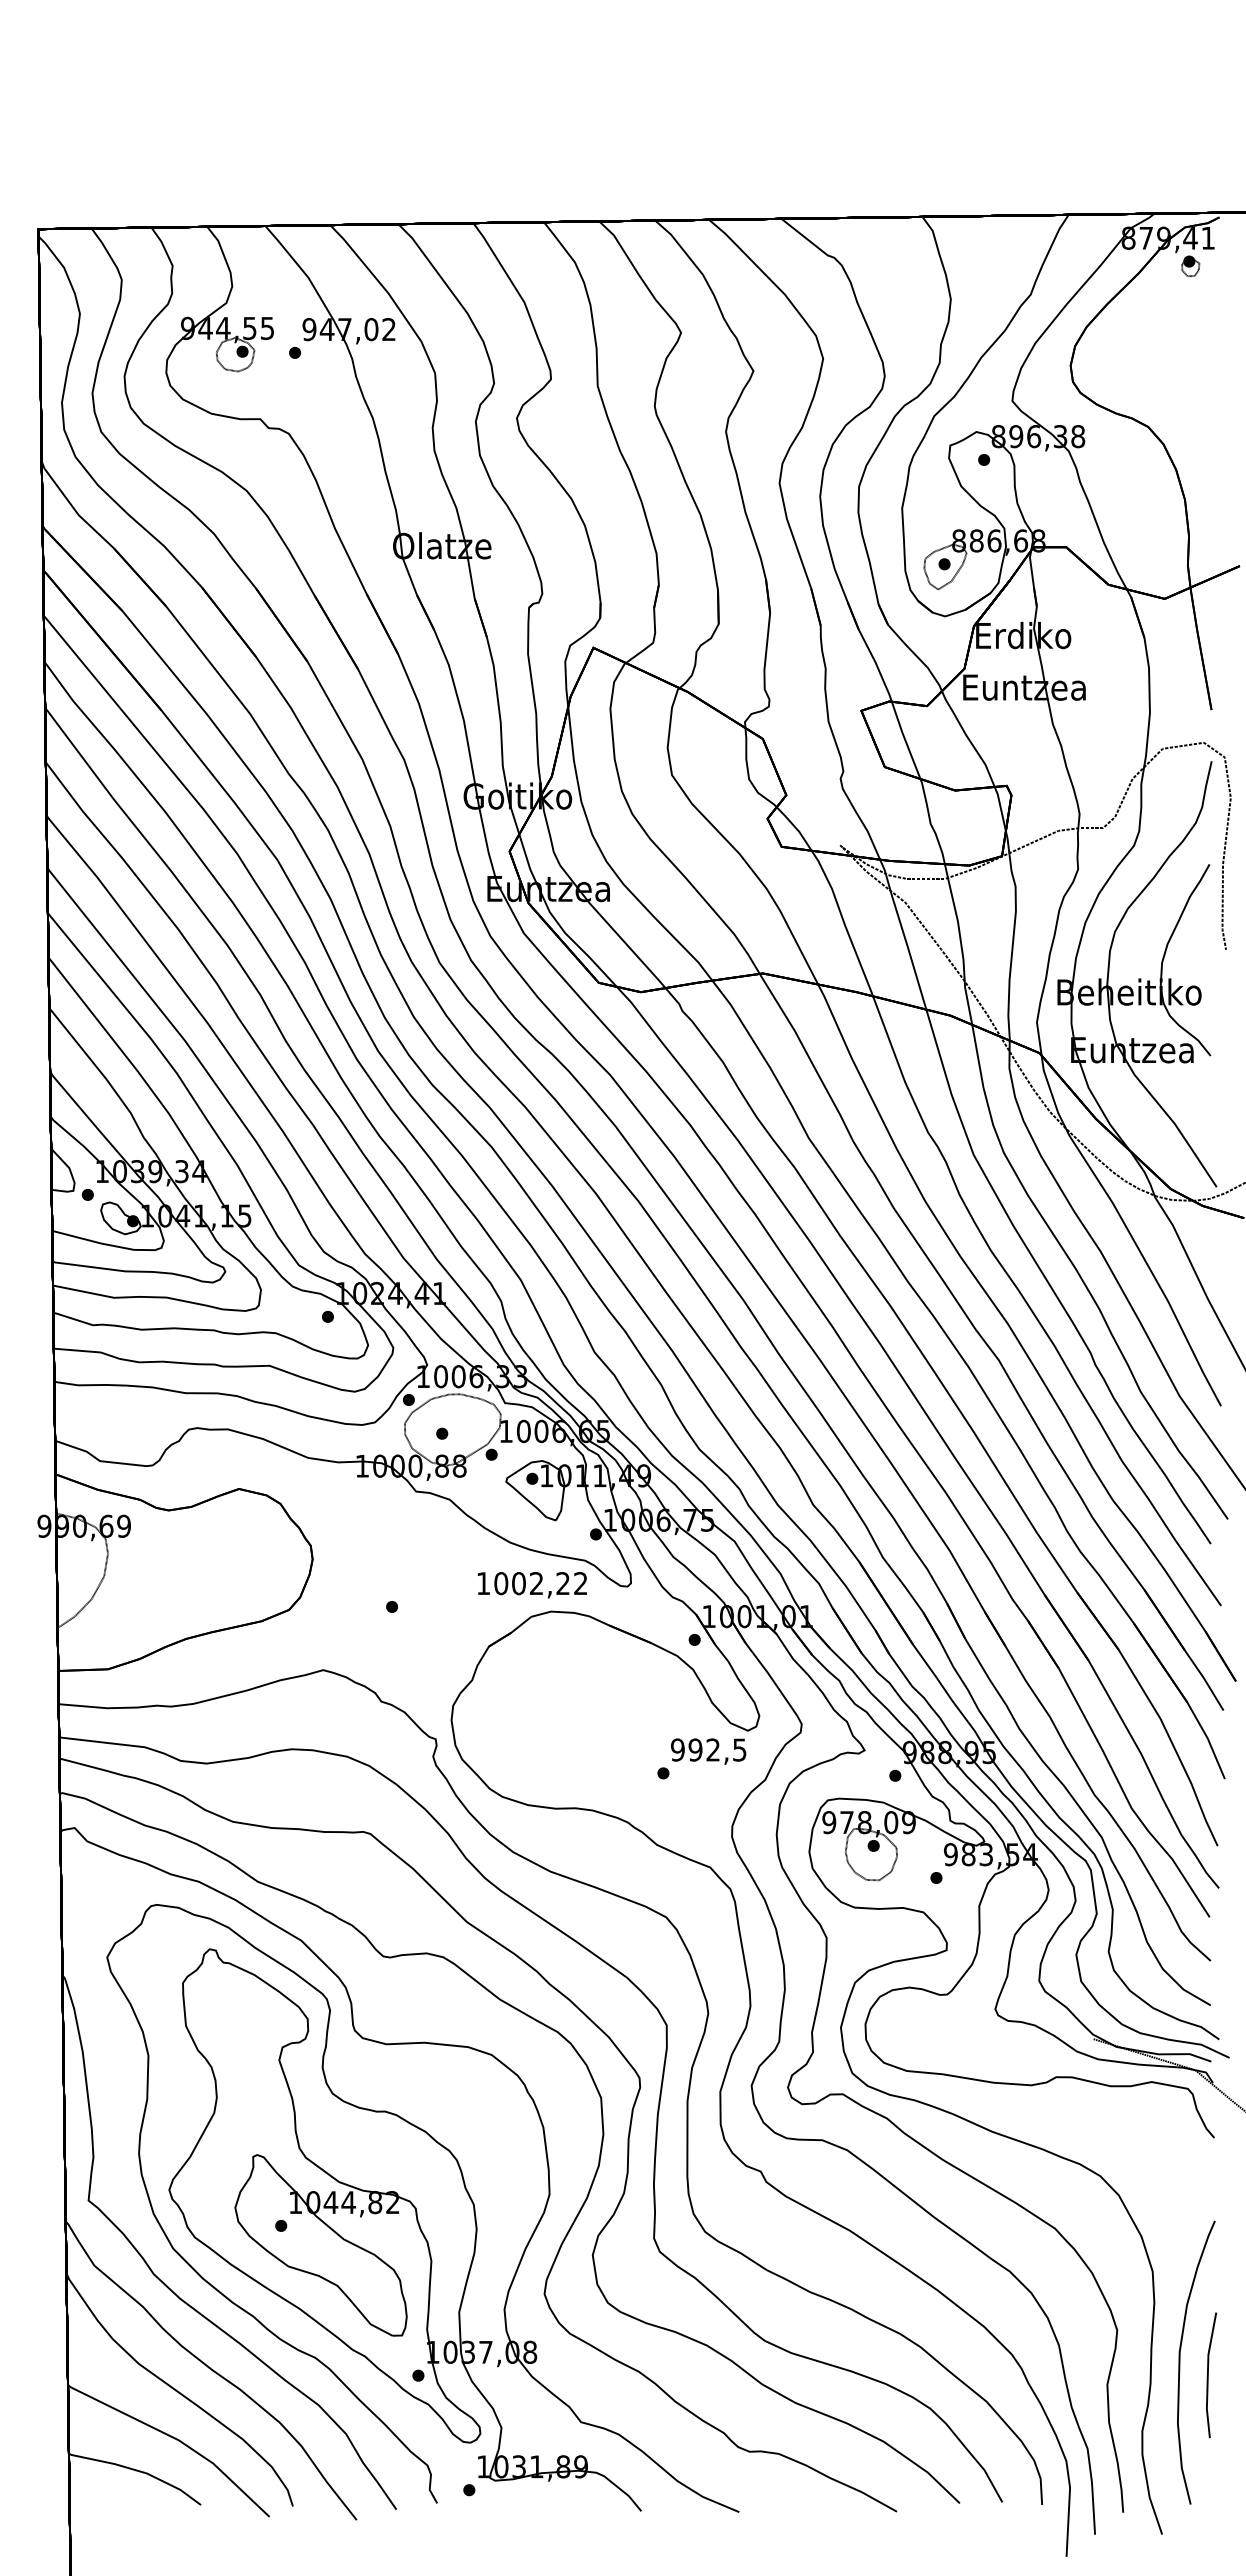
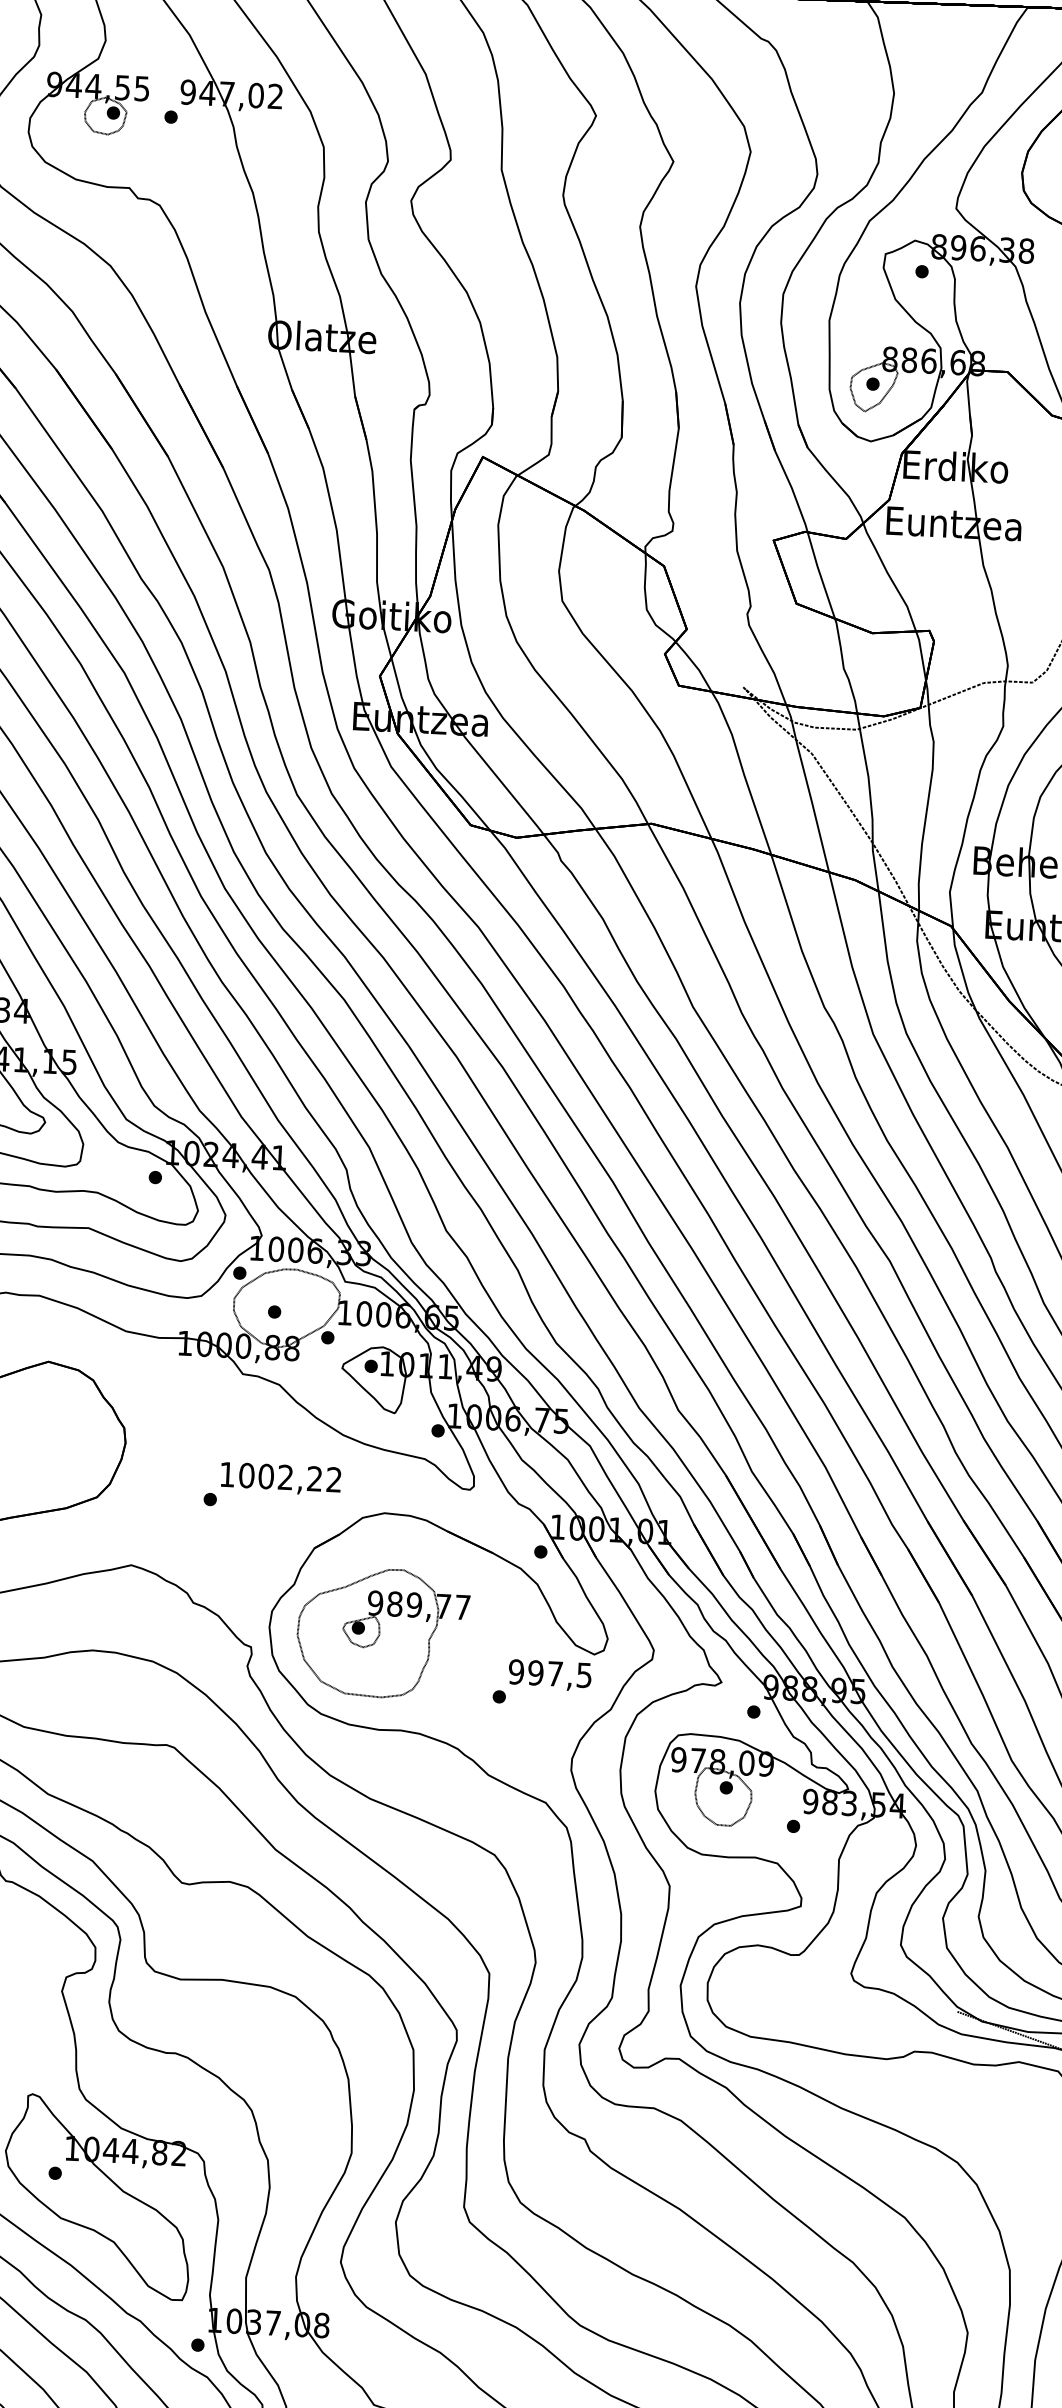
text: (531, 1585) -> (279, 1479), moved
part: (554, 1720) -> (382, 1632), added
text: (712, 1749) -> (554, 1673), 992,5 -> 997,5

